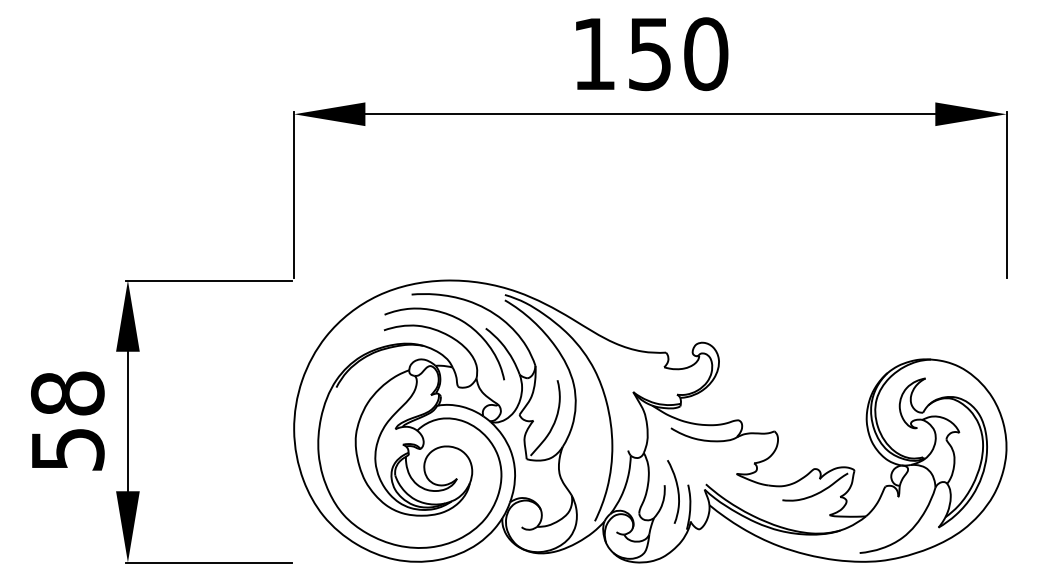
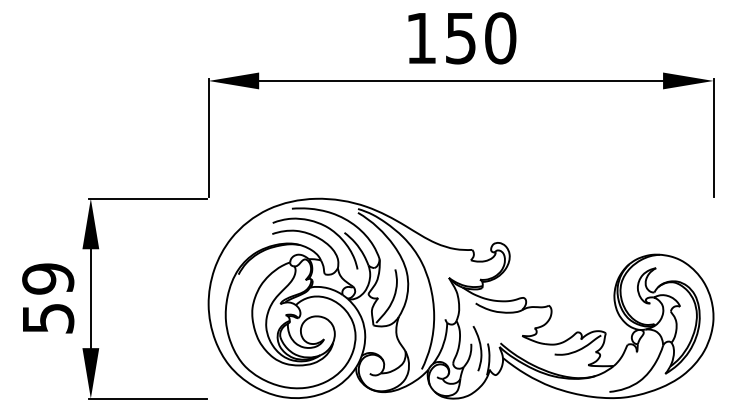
text: (68, 393) -> (48, 278), 58 -> 59

